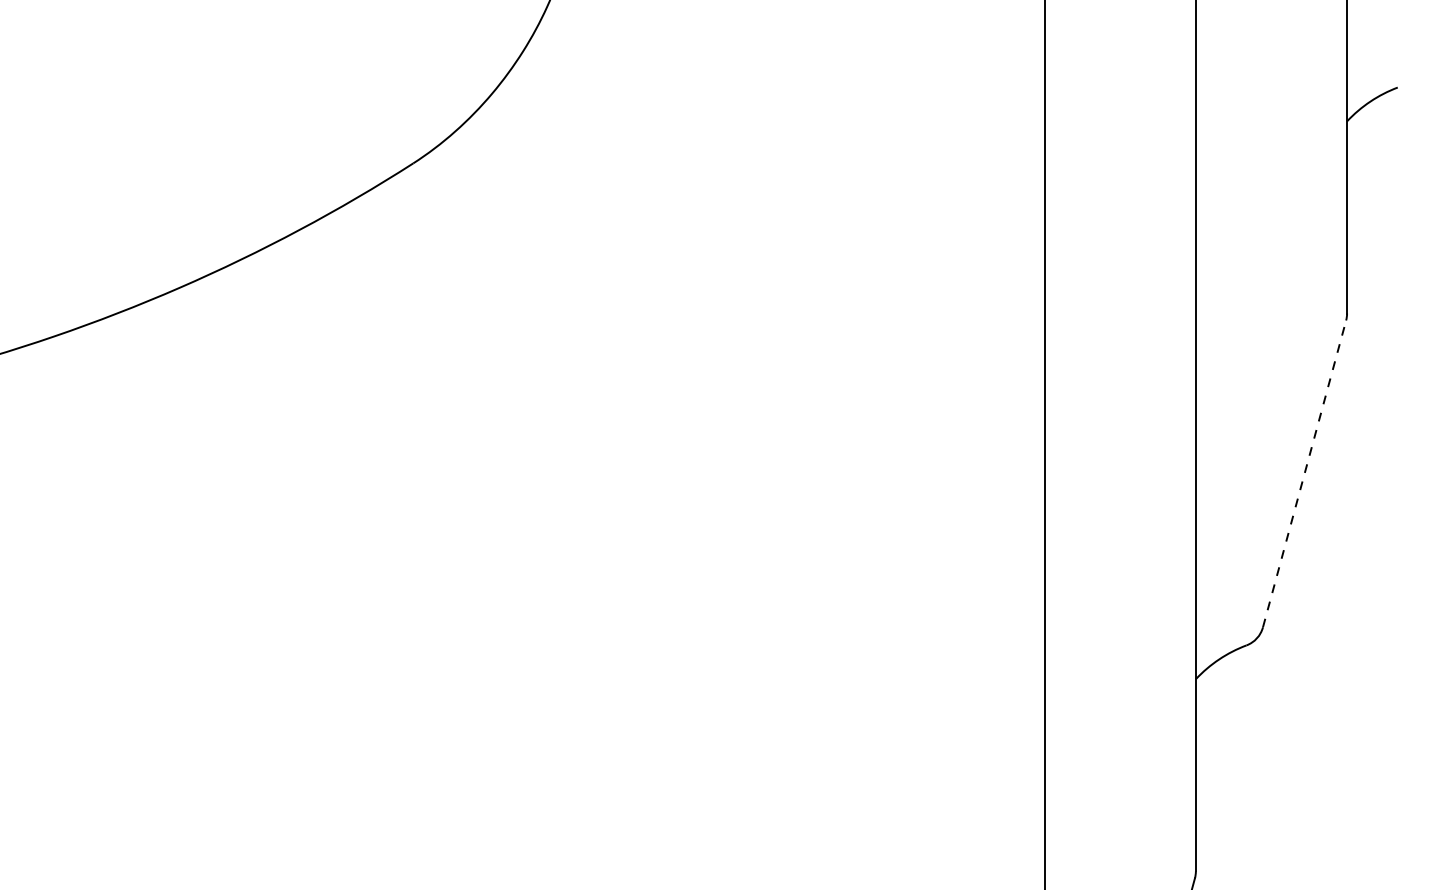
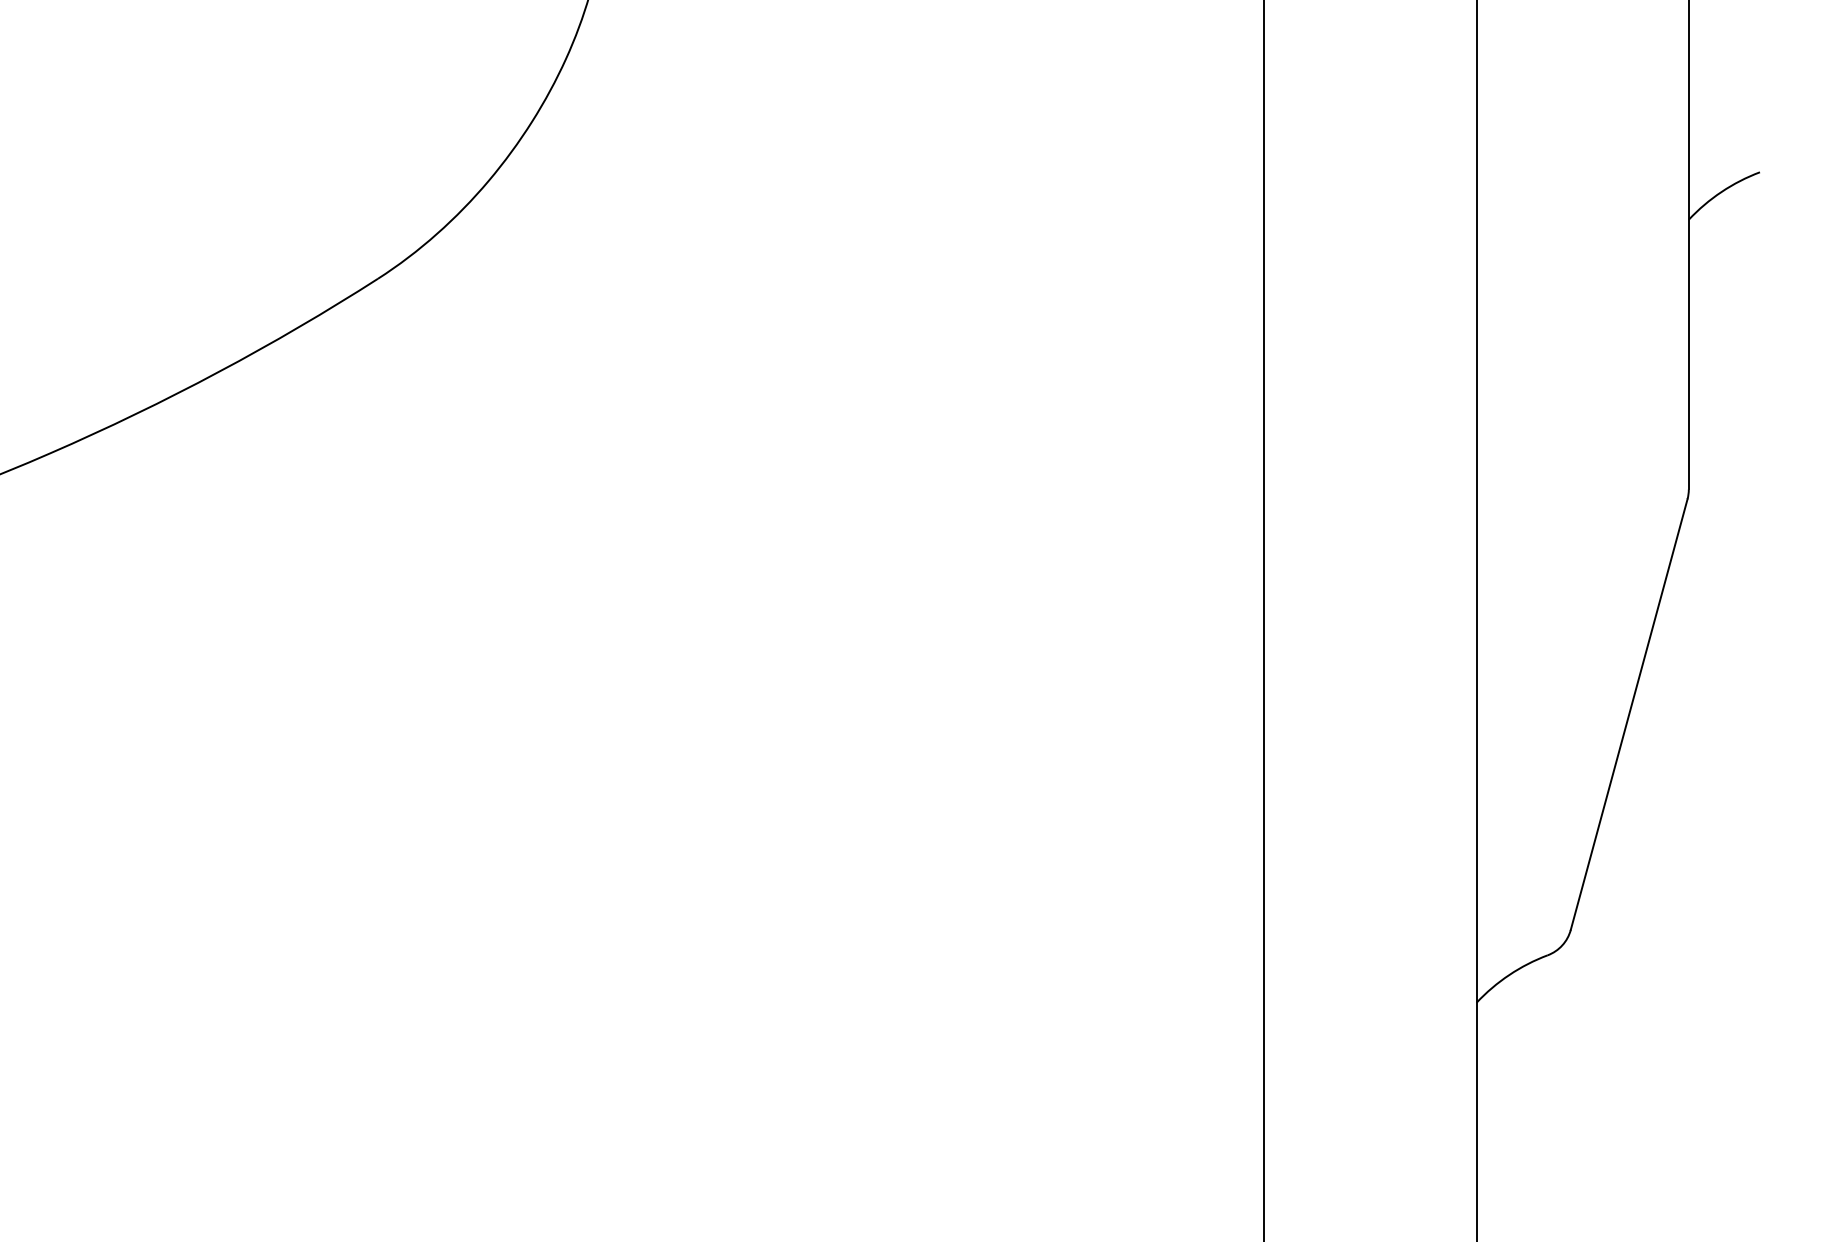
line: (1304, 473) -> (1629, 714), dashed -> solid

